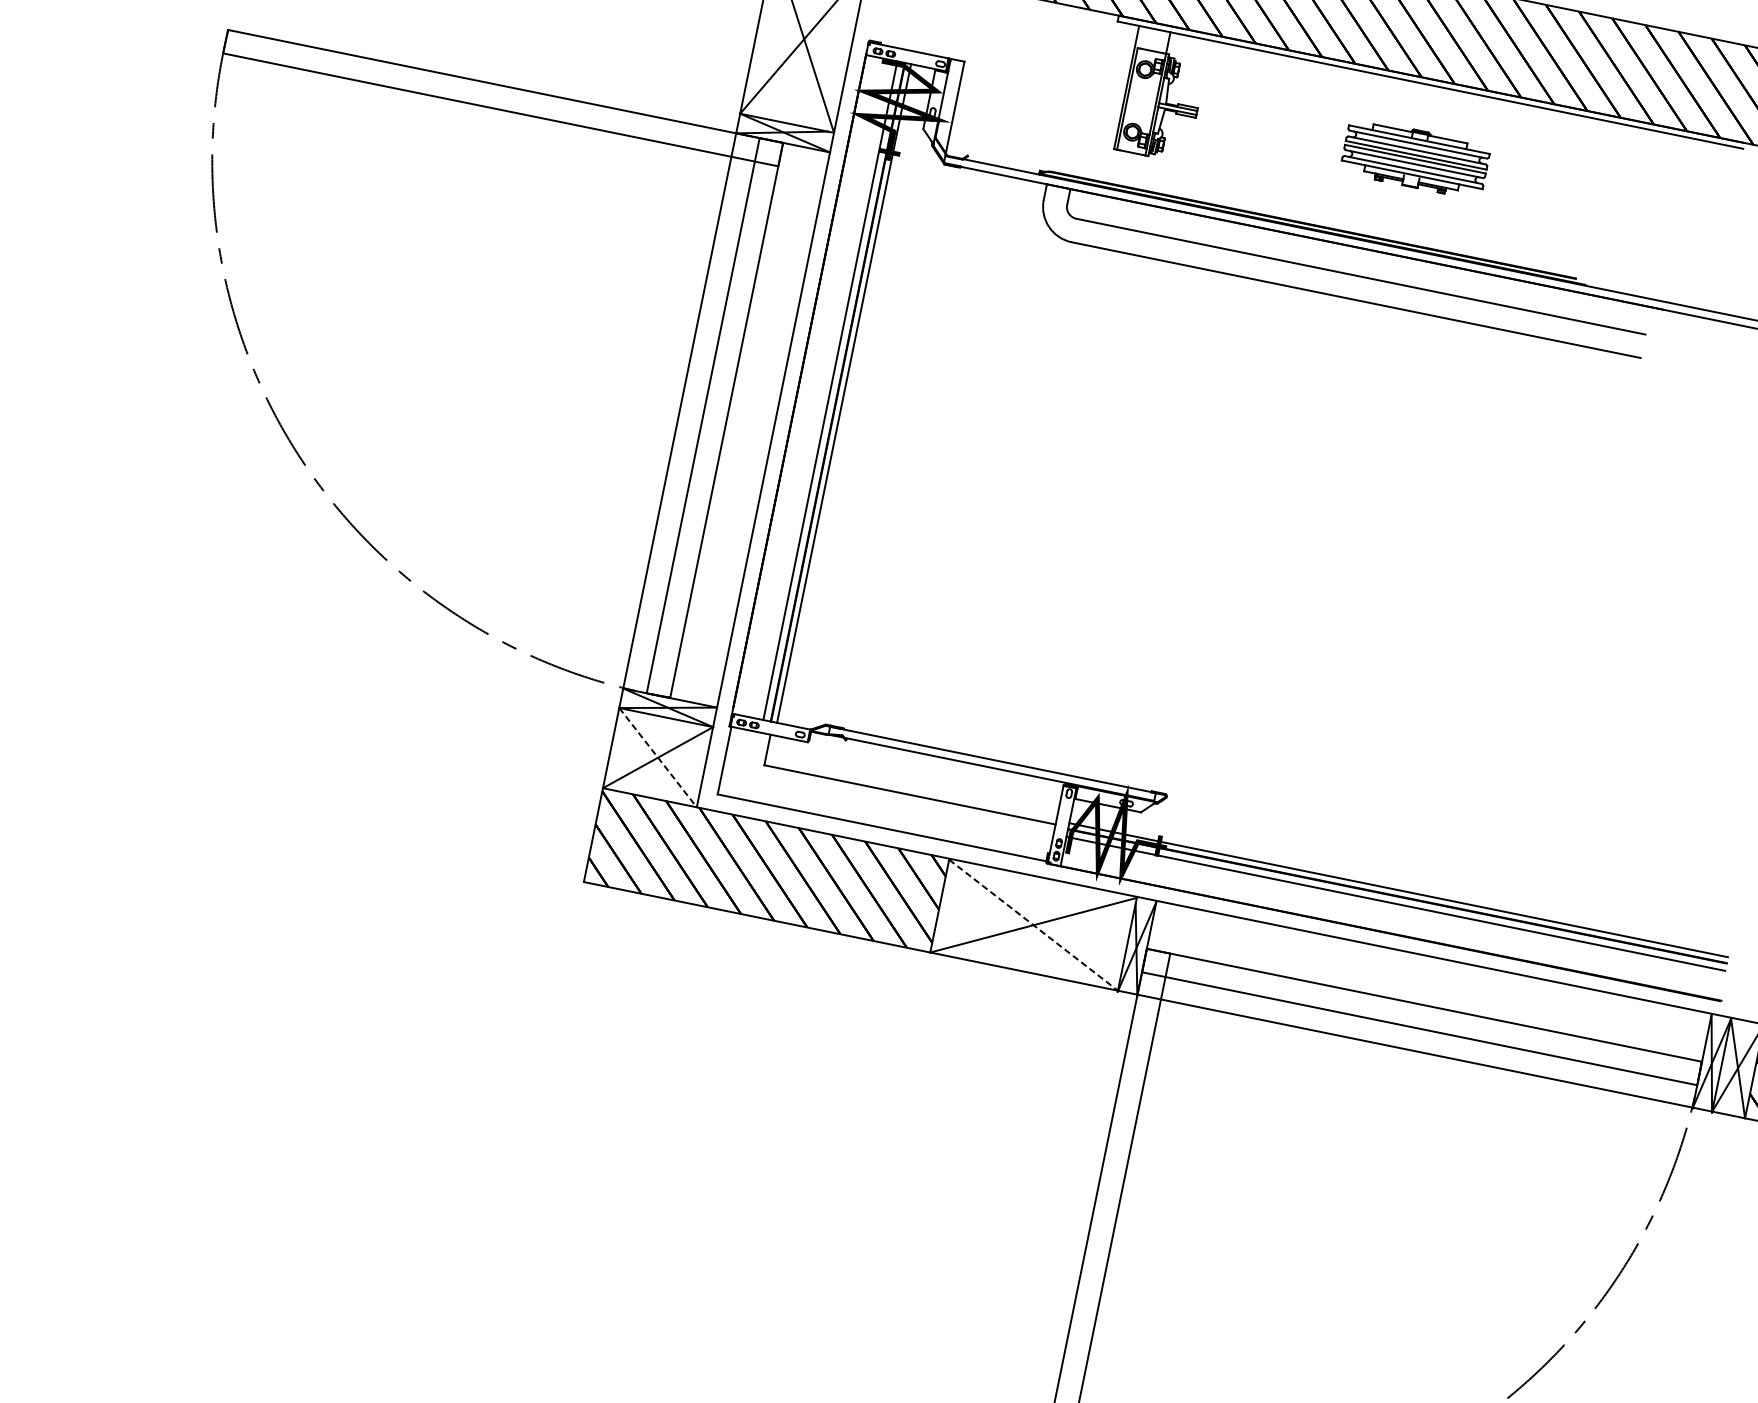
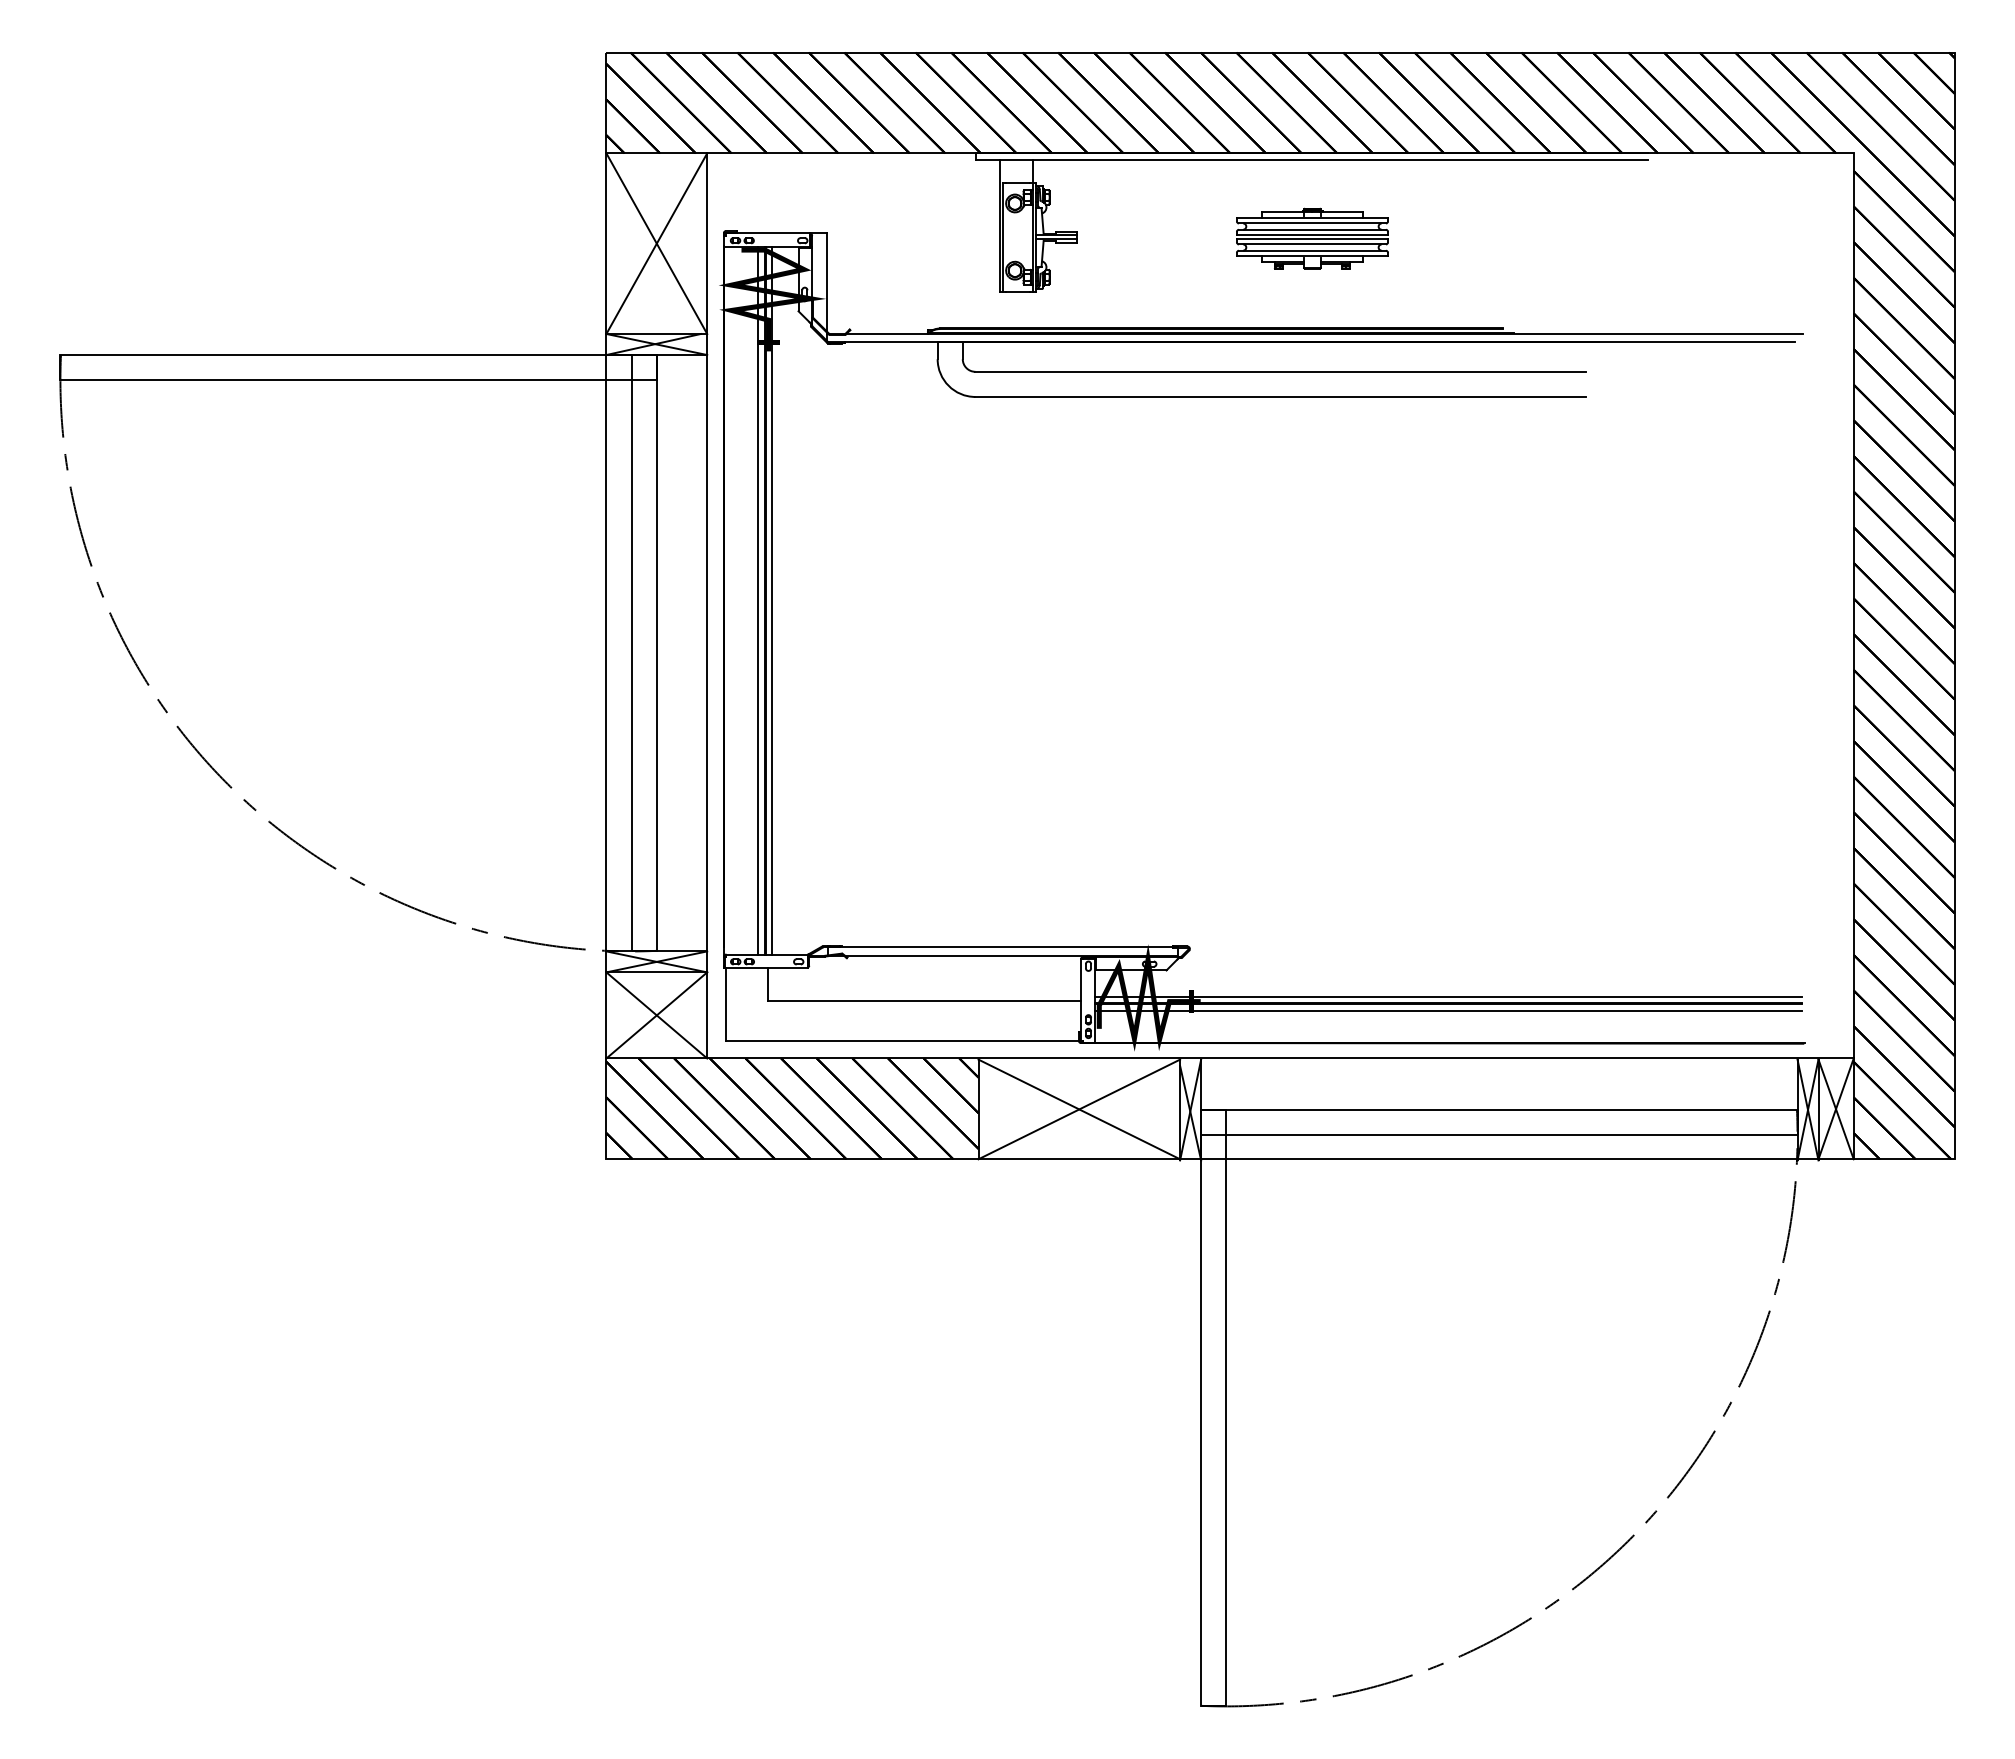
line: (658, 757) -> (657, 1015), dashed -> solid
line: (1033, 925) -> (1079, 1109), dashed -> solid

